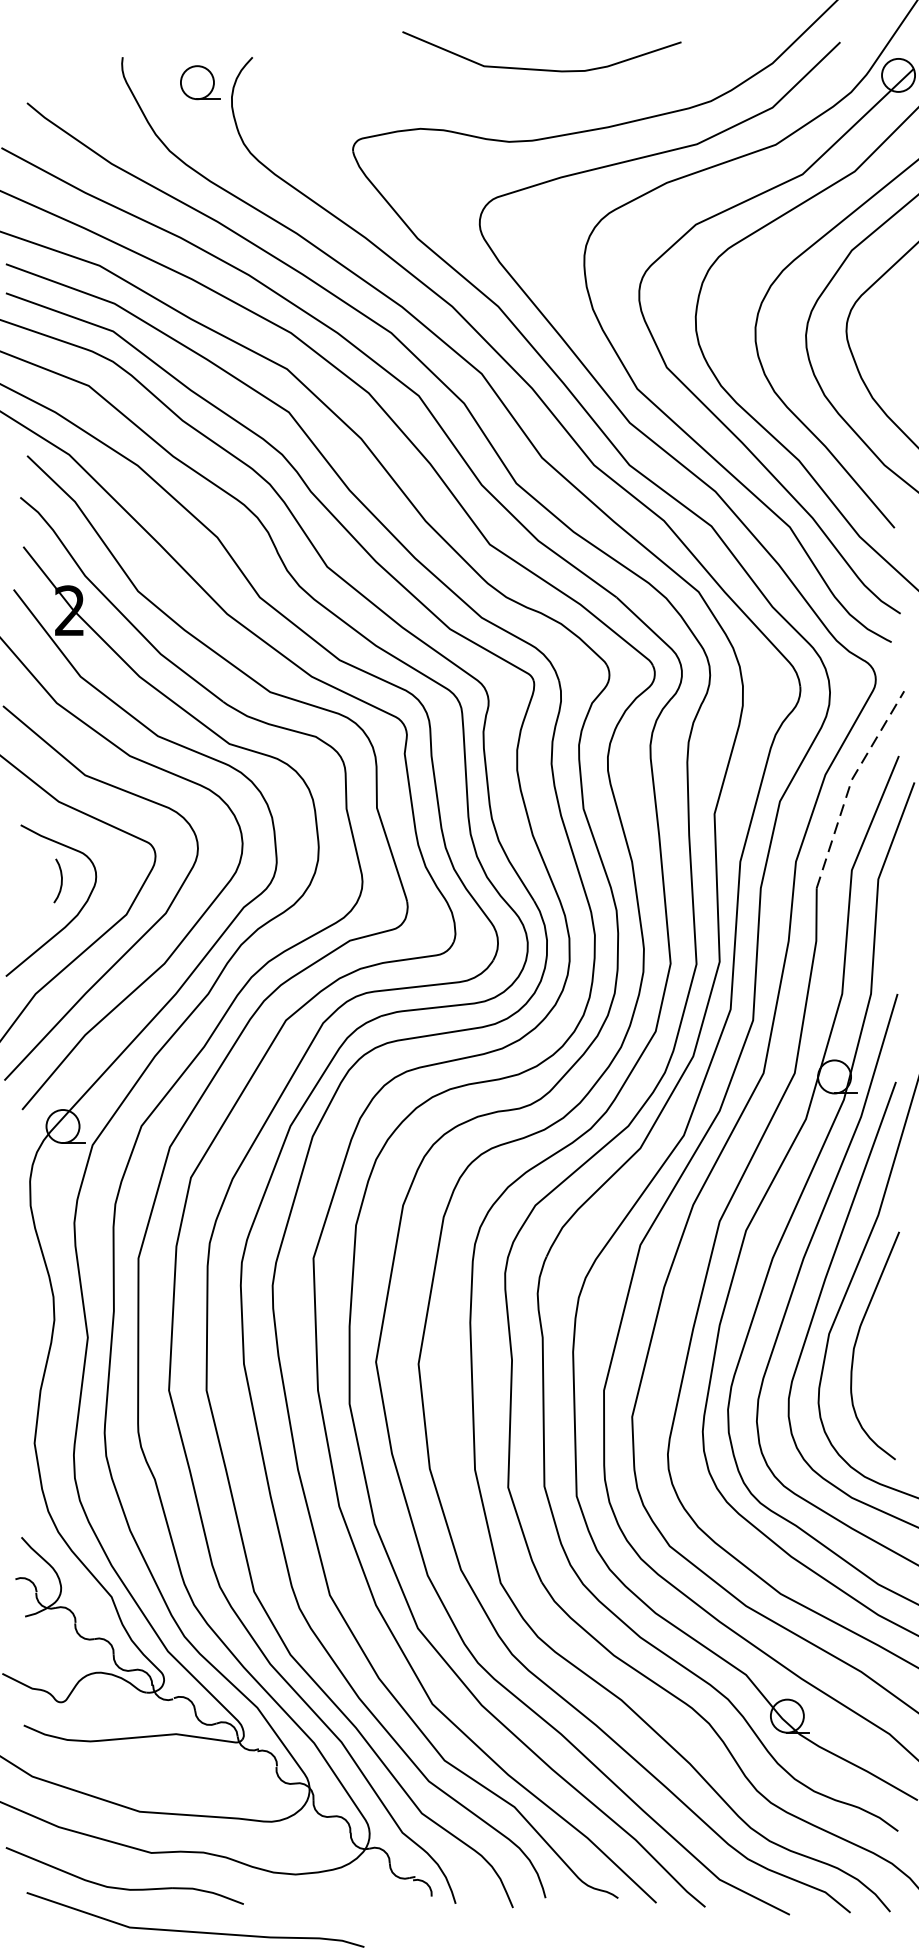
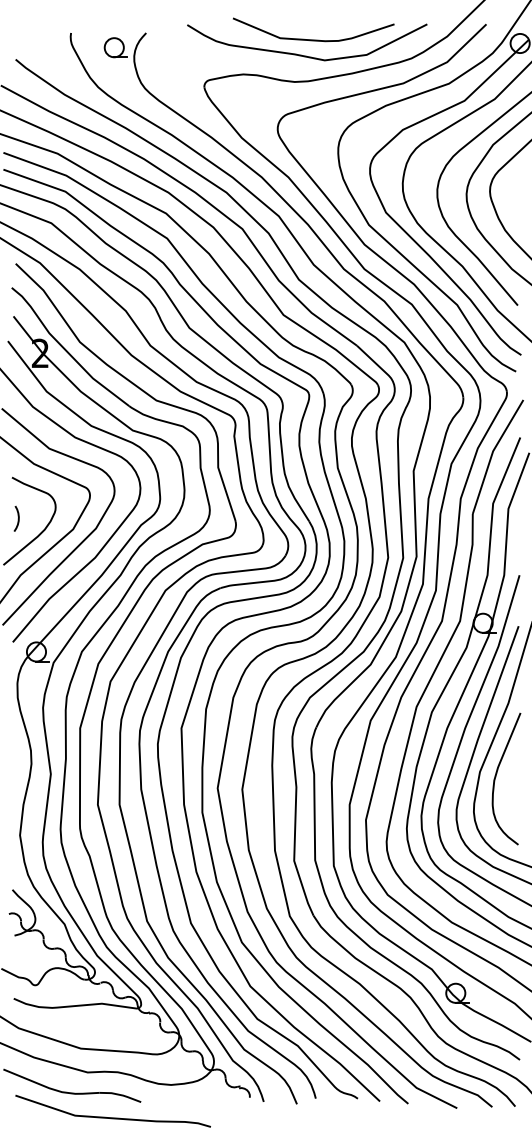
curve: (529, 96) -> (306, 55), added
line: (850, 783) -> (492, 453), dashed -> solid
curve: (59, 882) -> (17, 519), moved

